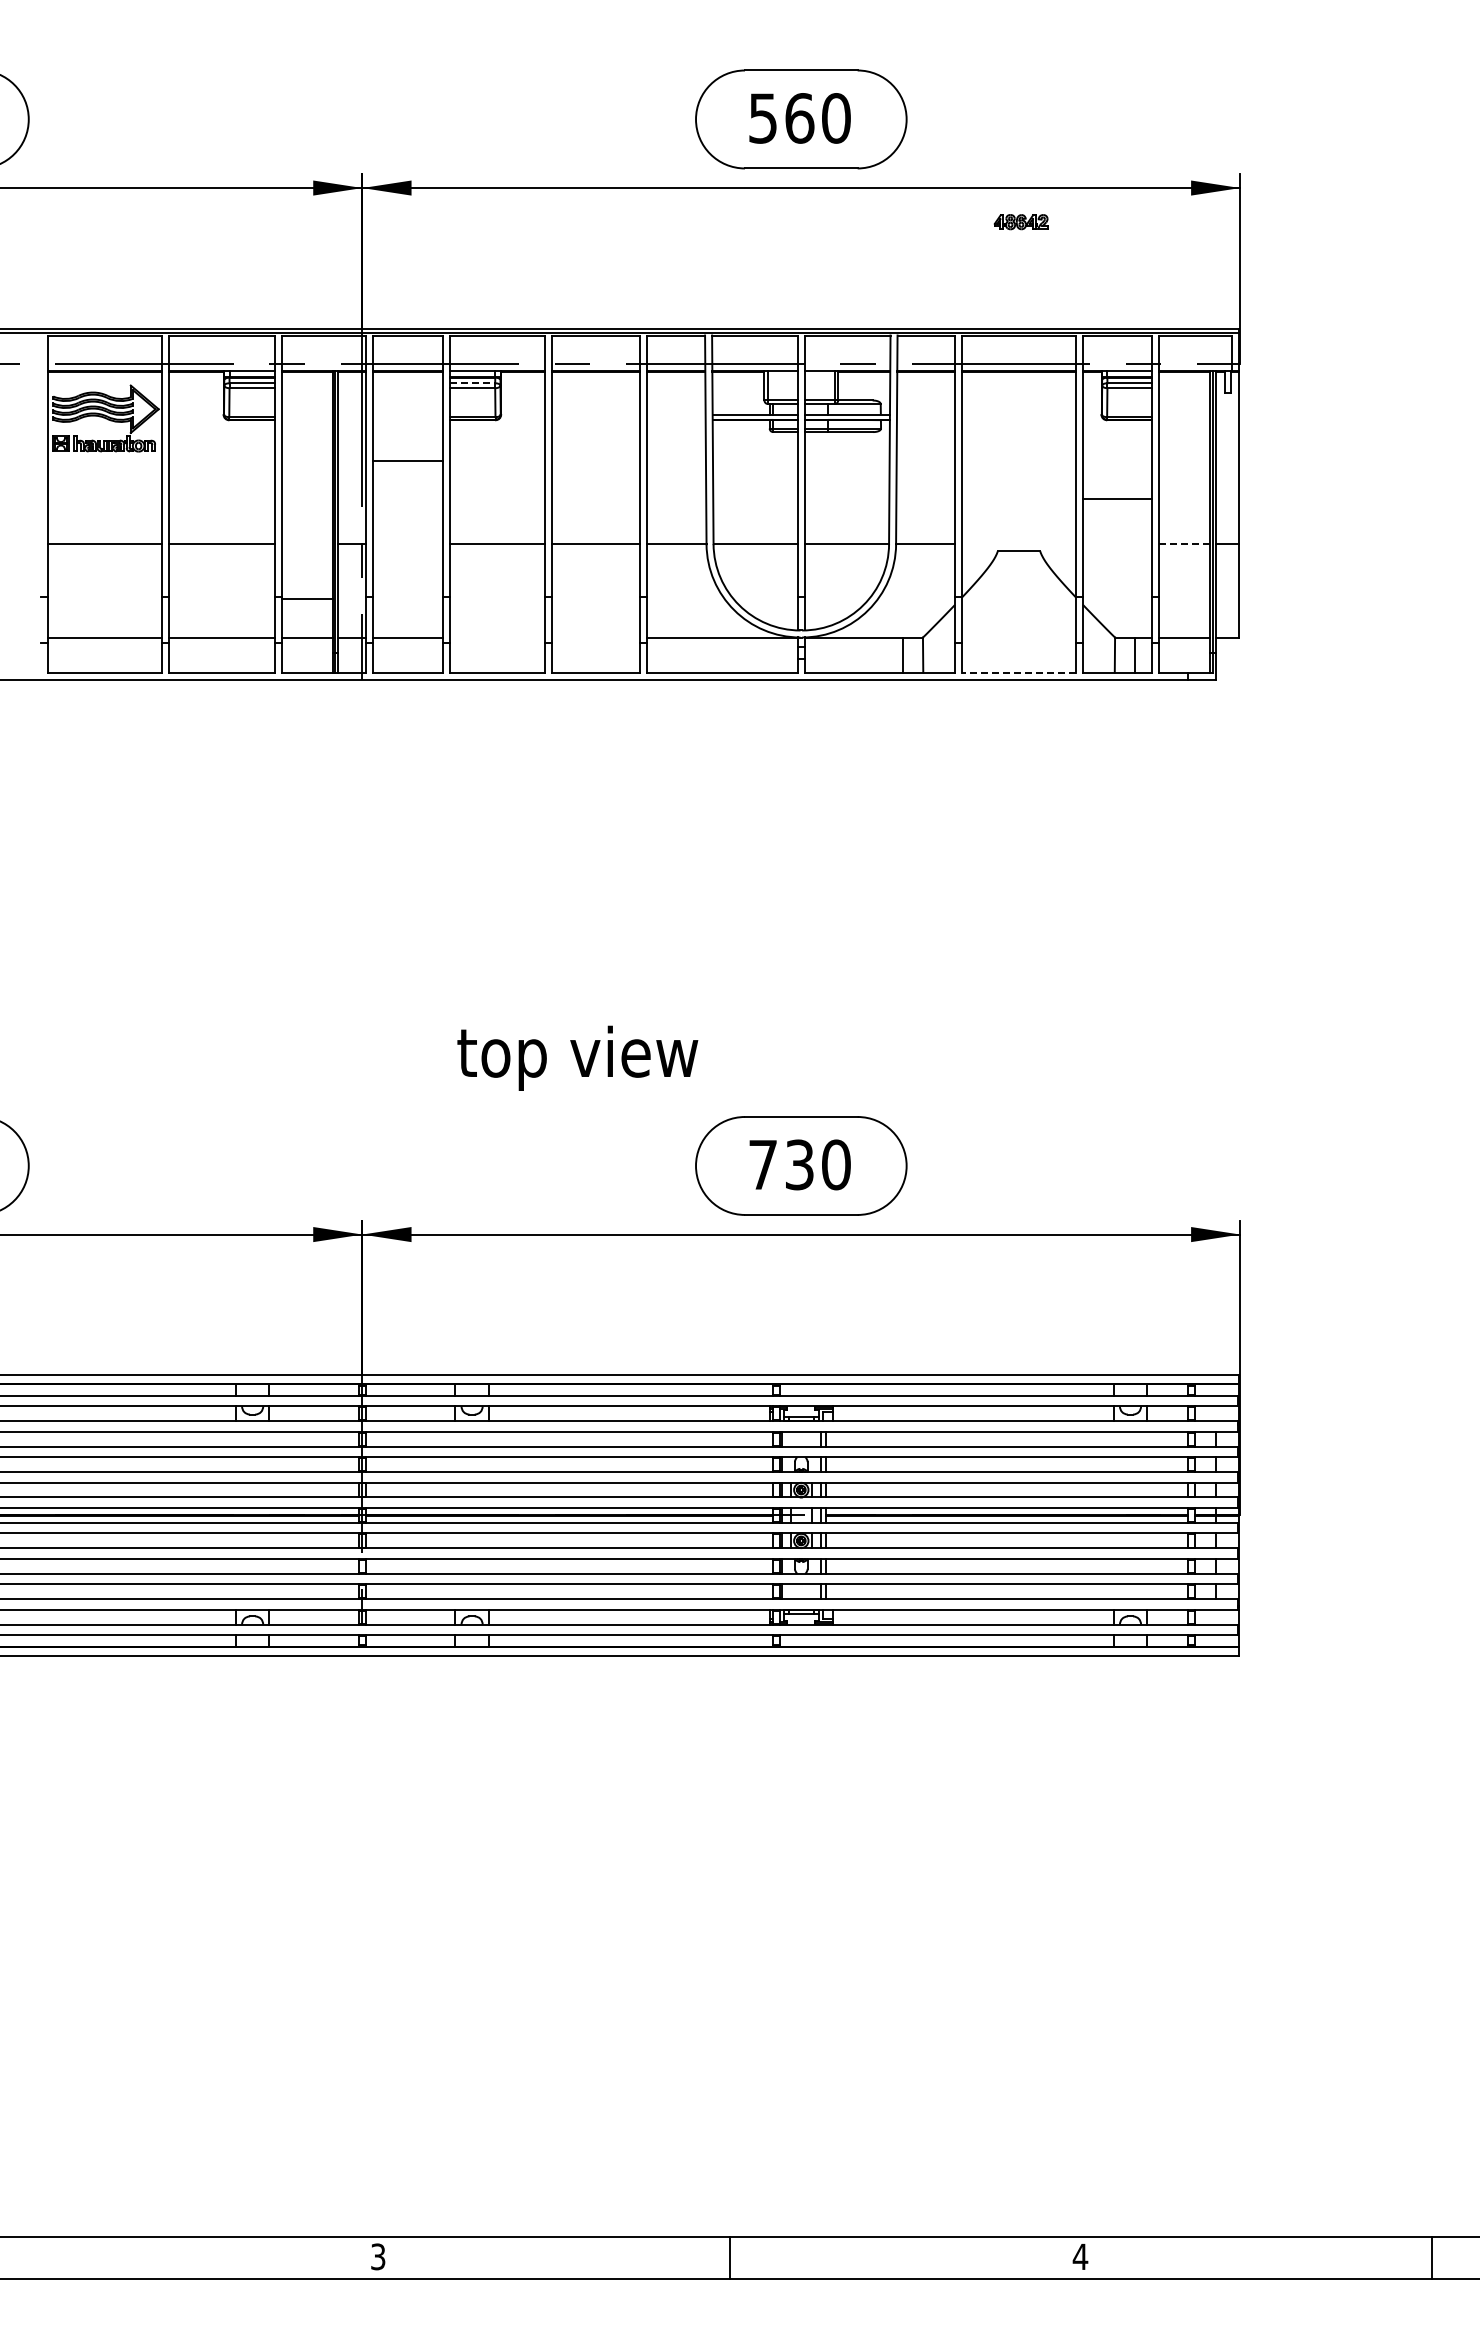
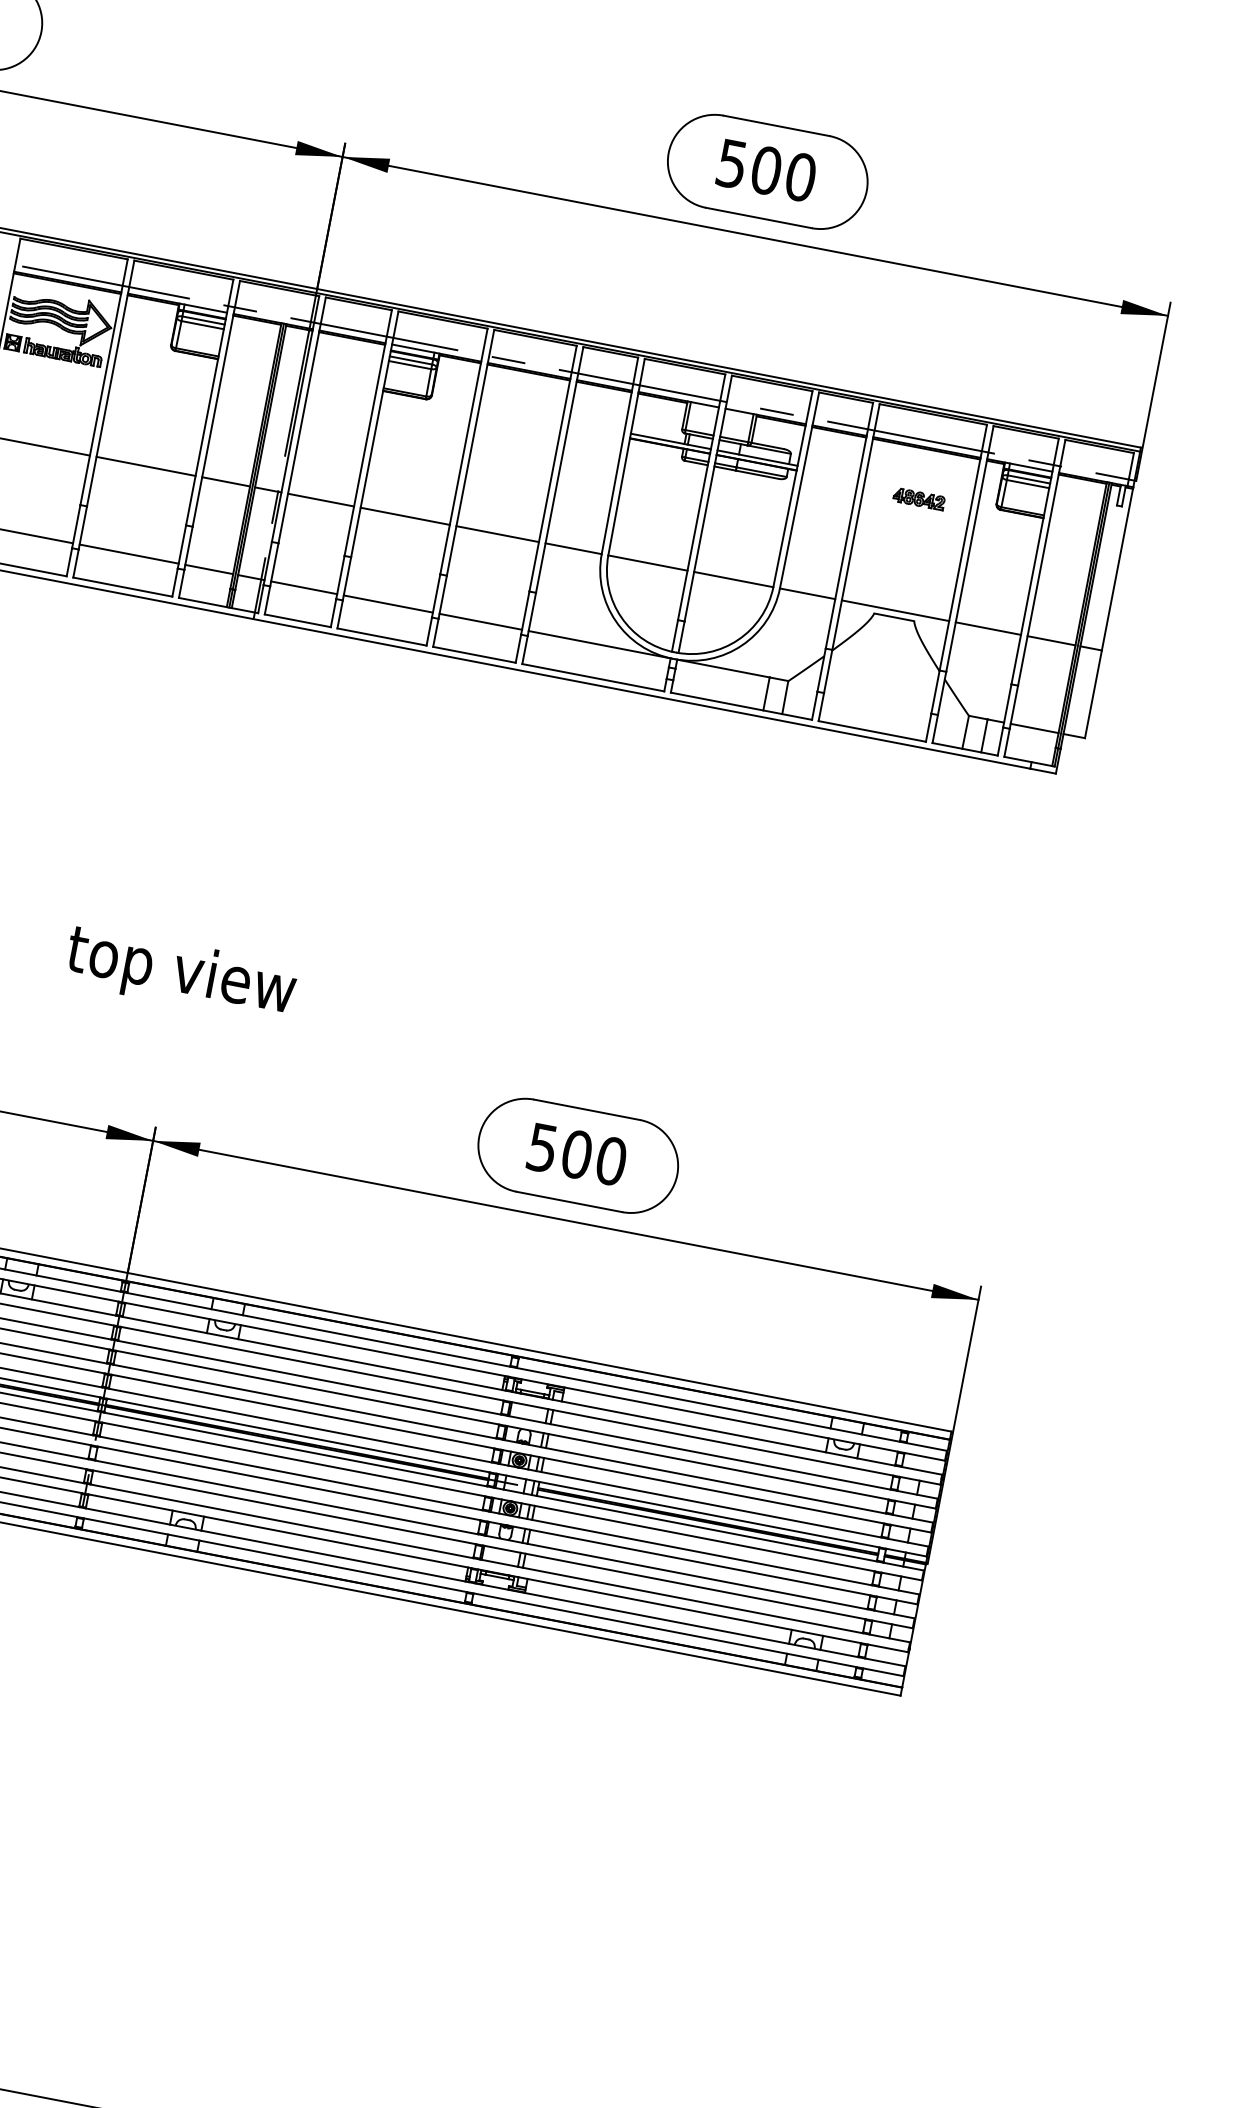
text: (799, 118) -> (766, 170), 560 -> 500
part: (1020, 222) -> (918, 499), moved
line: (472, 383) -> (410, 360), dashed -> solid
line: (407, 461) -> (320, 500), moved
line: (1117, 499) -> (988, 628), moved
line: (1018, 544) -> (895, 610), added
line: (1185, 544) -> (1052, 641), dashed -> solid
line: (306, 599) -> (225, 481), moved
line: (497, 637) -> (388, 603), added
line: (595, 637) -> (480, 621), added
line: (1018, 672) -> (871, 731), dashed -> solid
text: (577, 1057) -> (180, 973), moved
text: (781, 1164) -> (559, 1150), 730 -> 500

